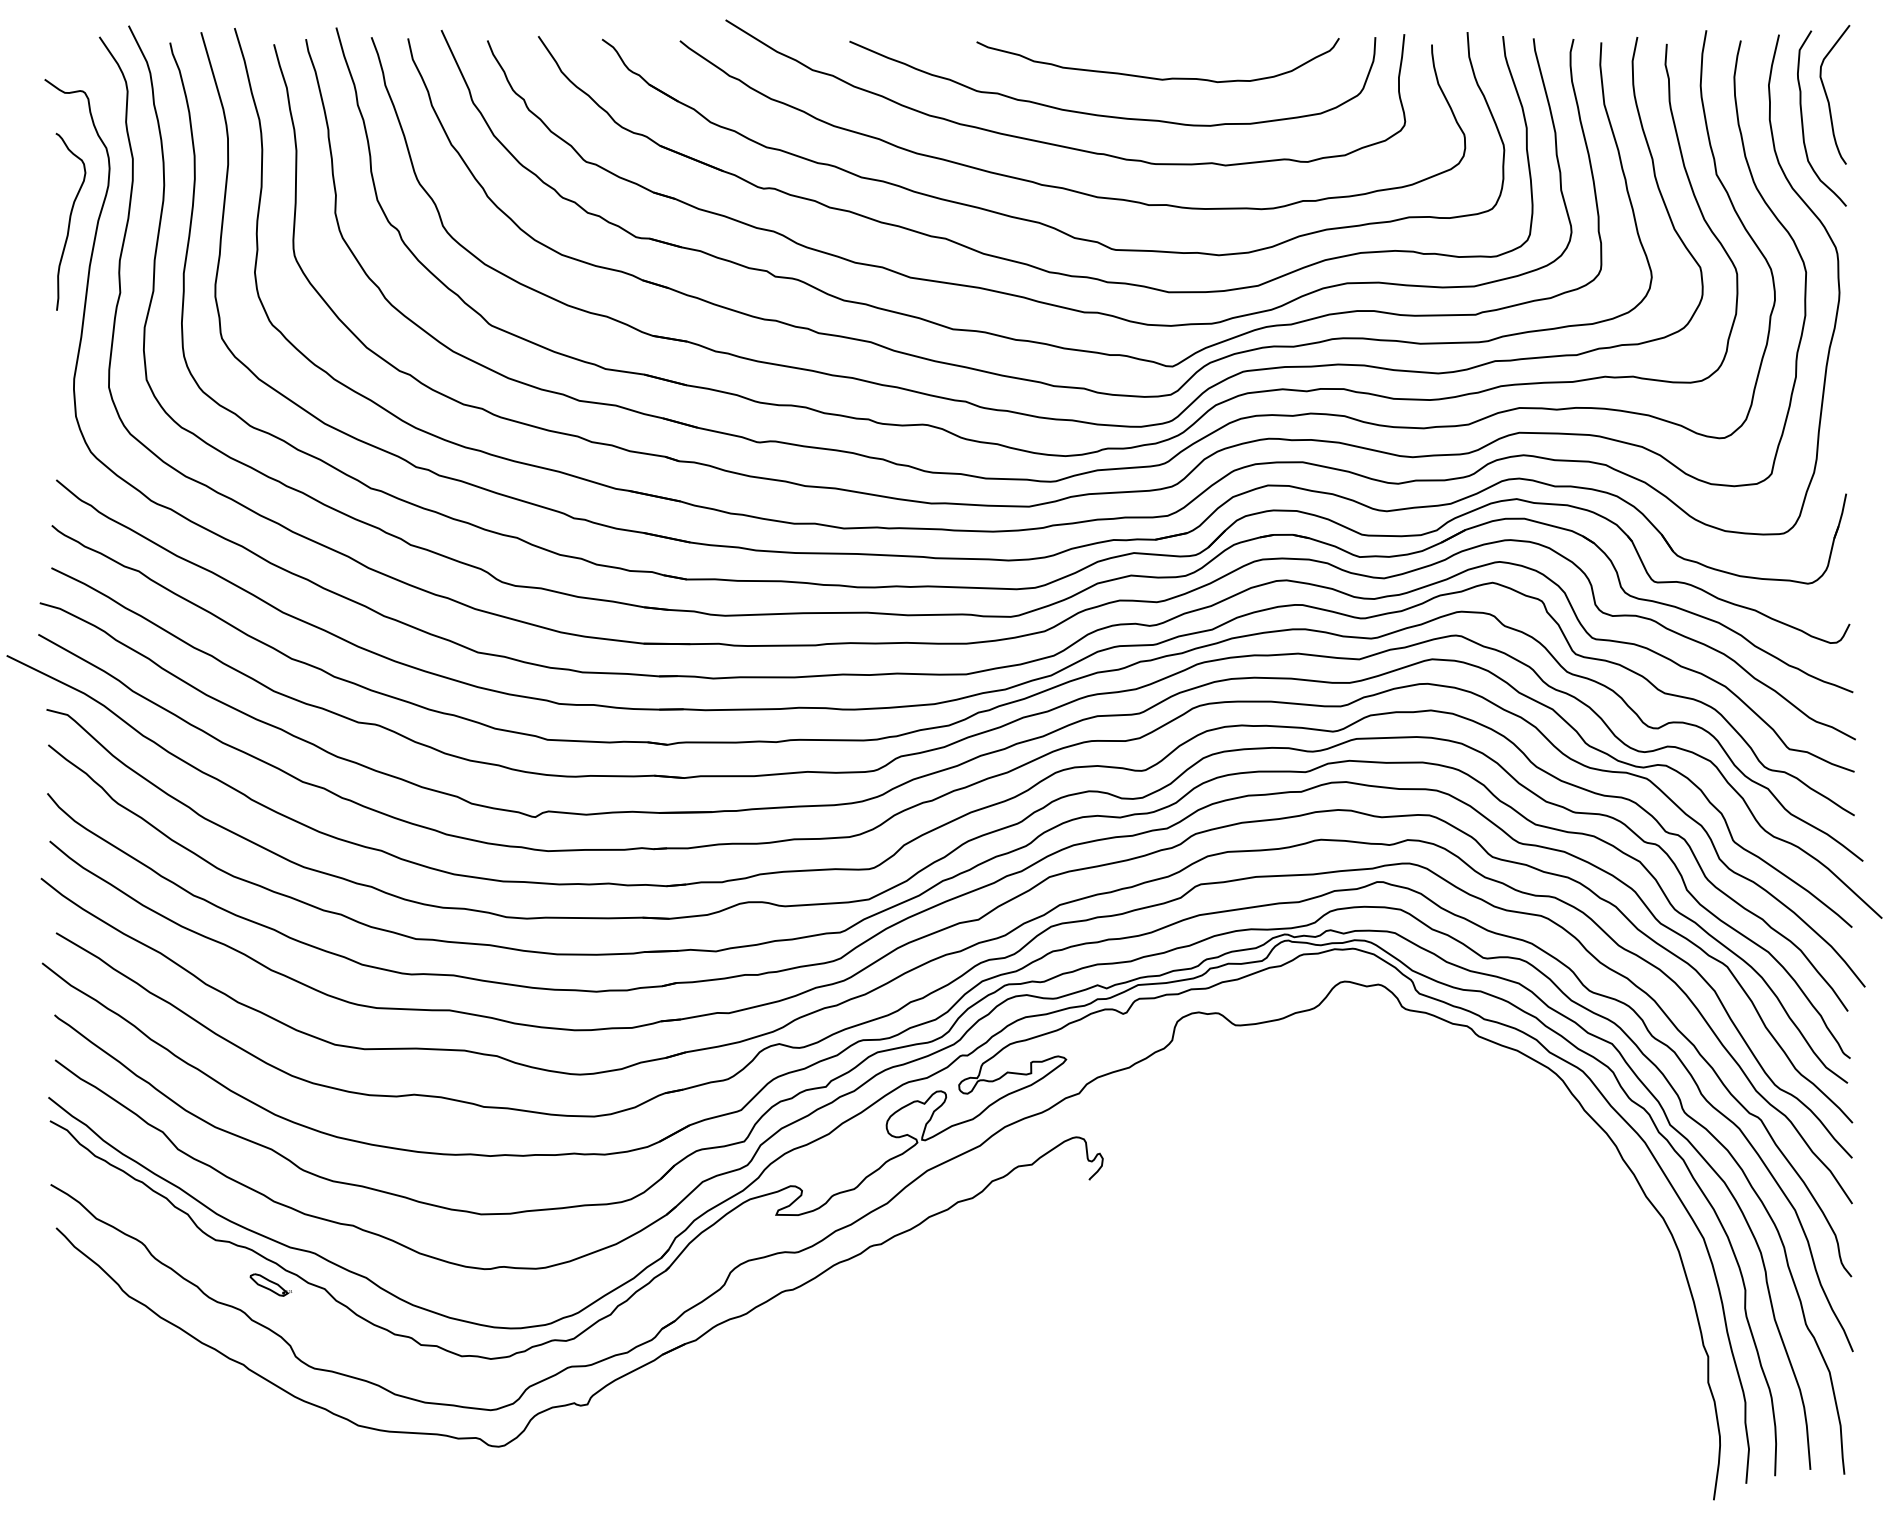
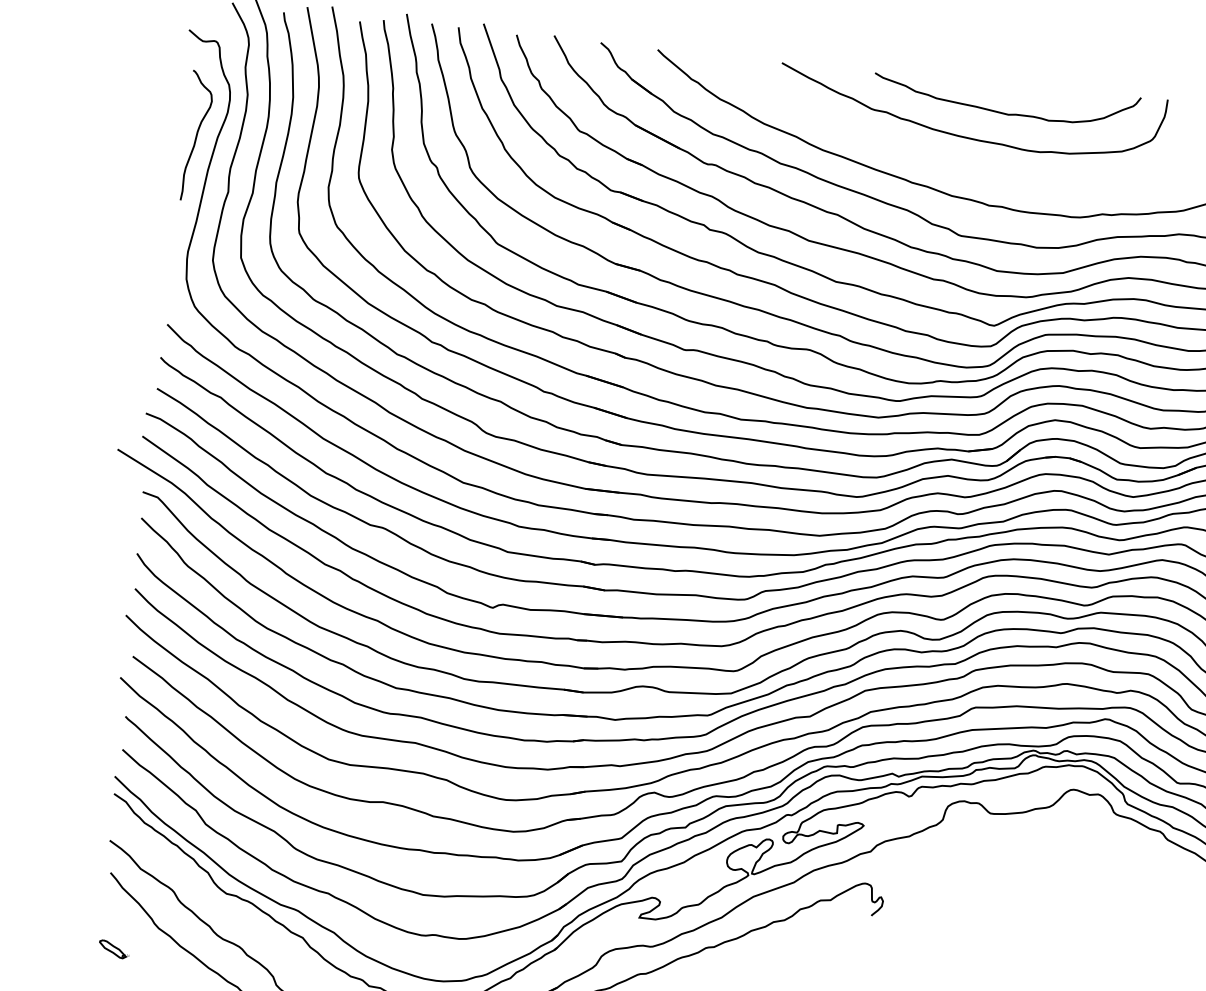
curve: (1054, 143) -> (924, 153), removed
part: (270, 1284) -> (113, 949), moved

